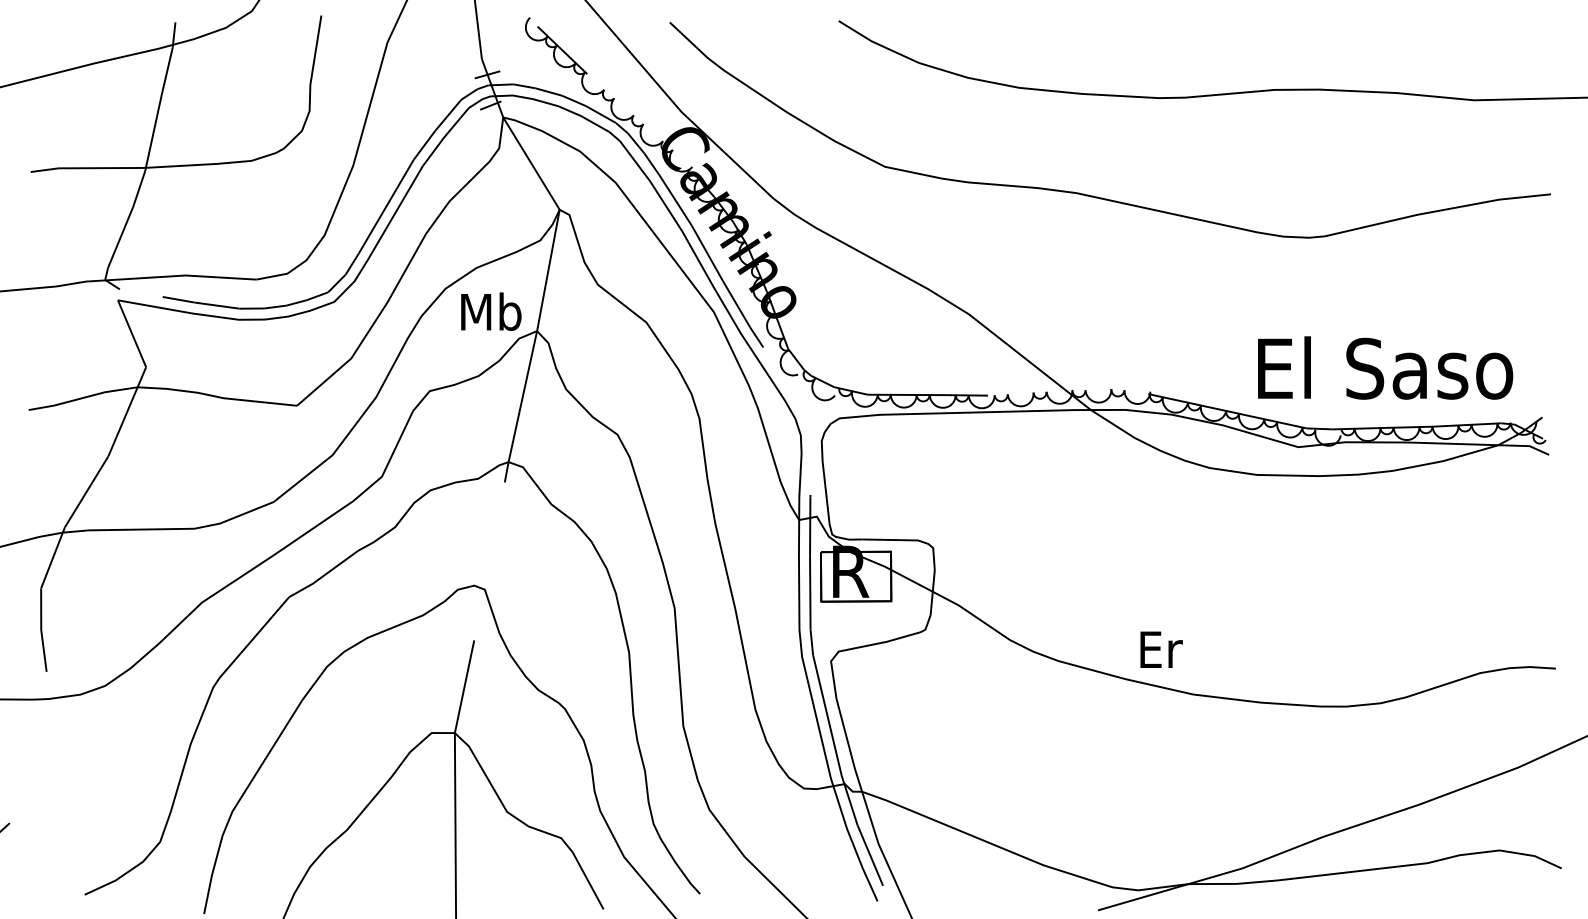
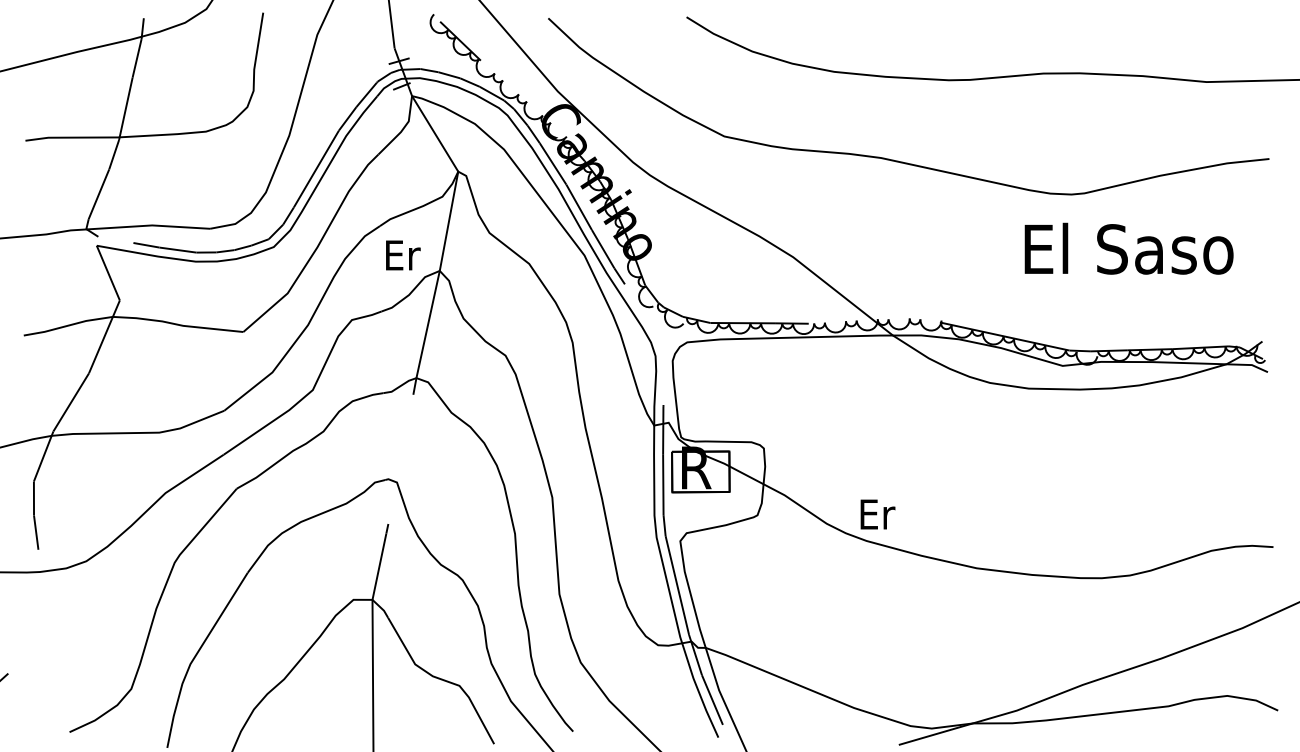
text: (491, 311) -> (402, 254), Mb -> Er
text: (1385, 367) -> (1129, 248), moved
text: (1161, 649) -> (877, 514), moved

